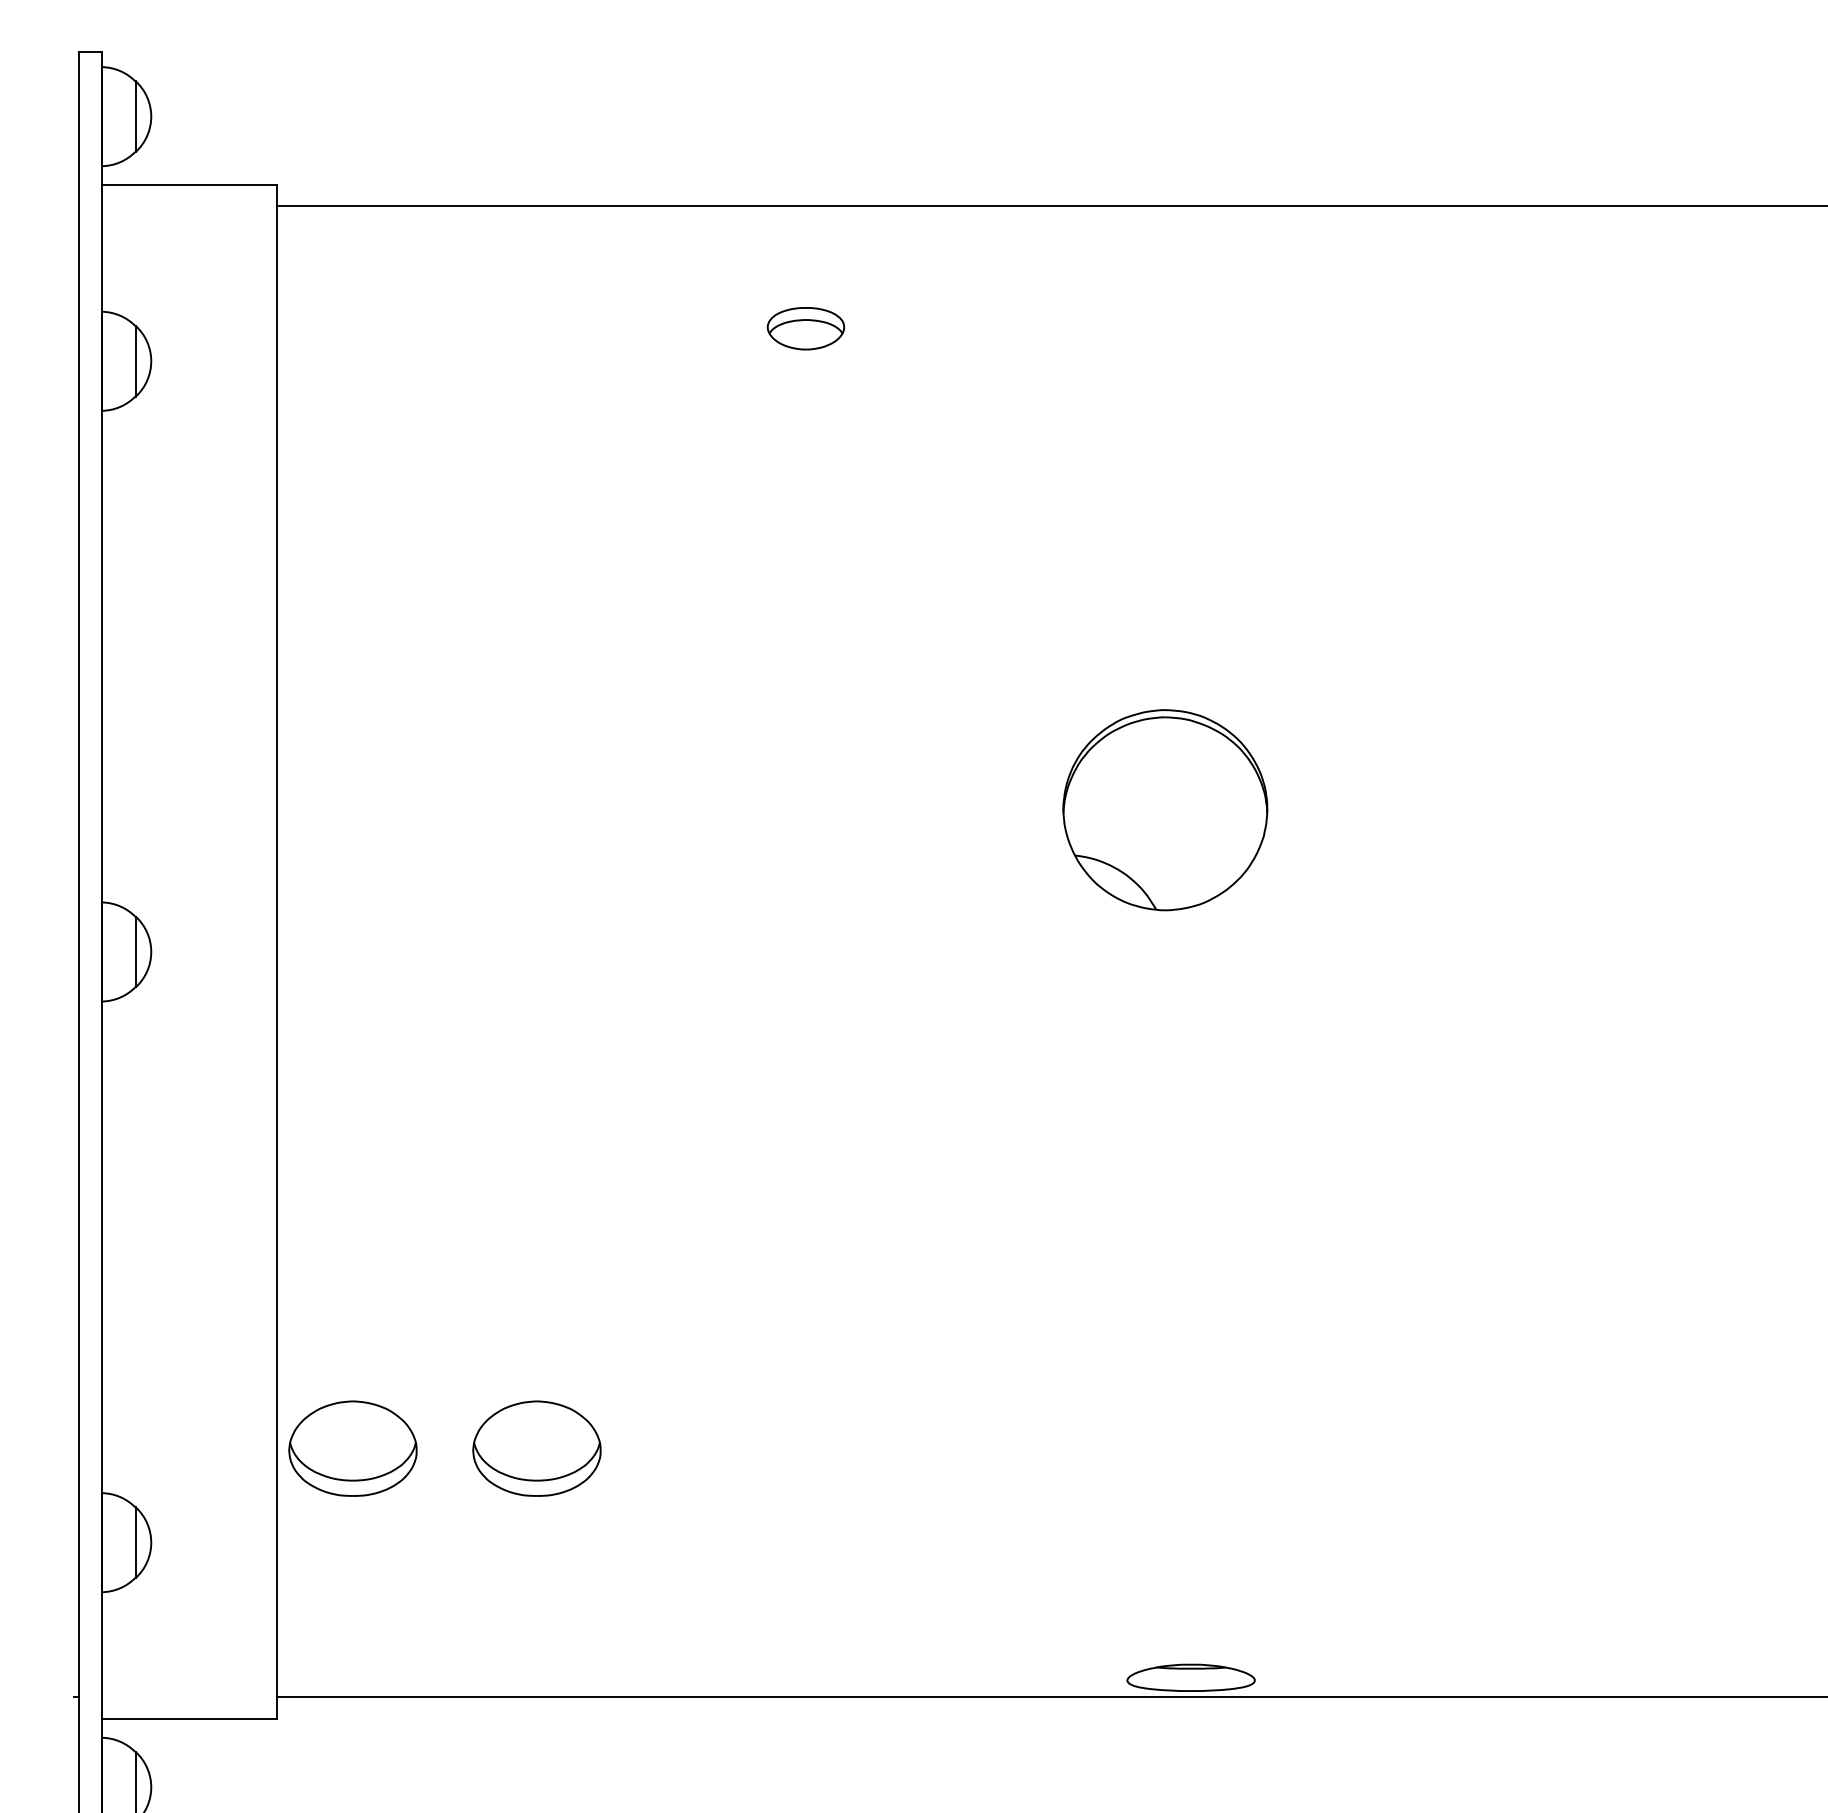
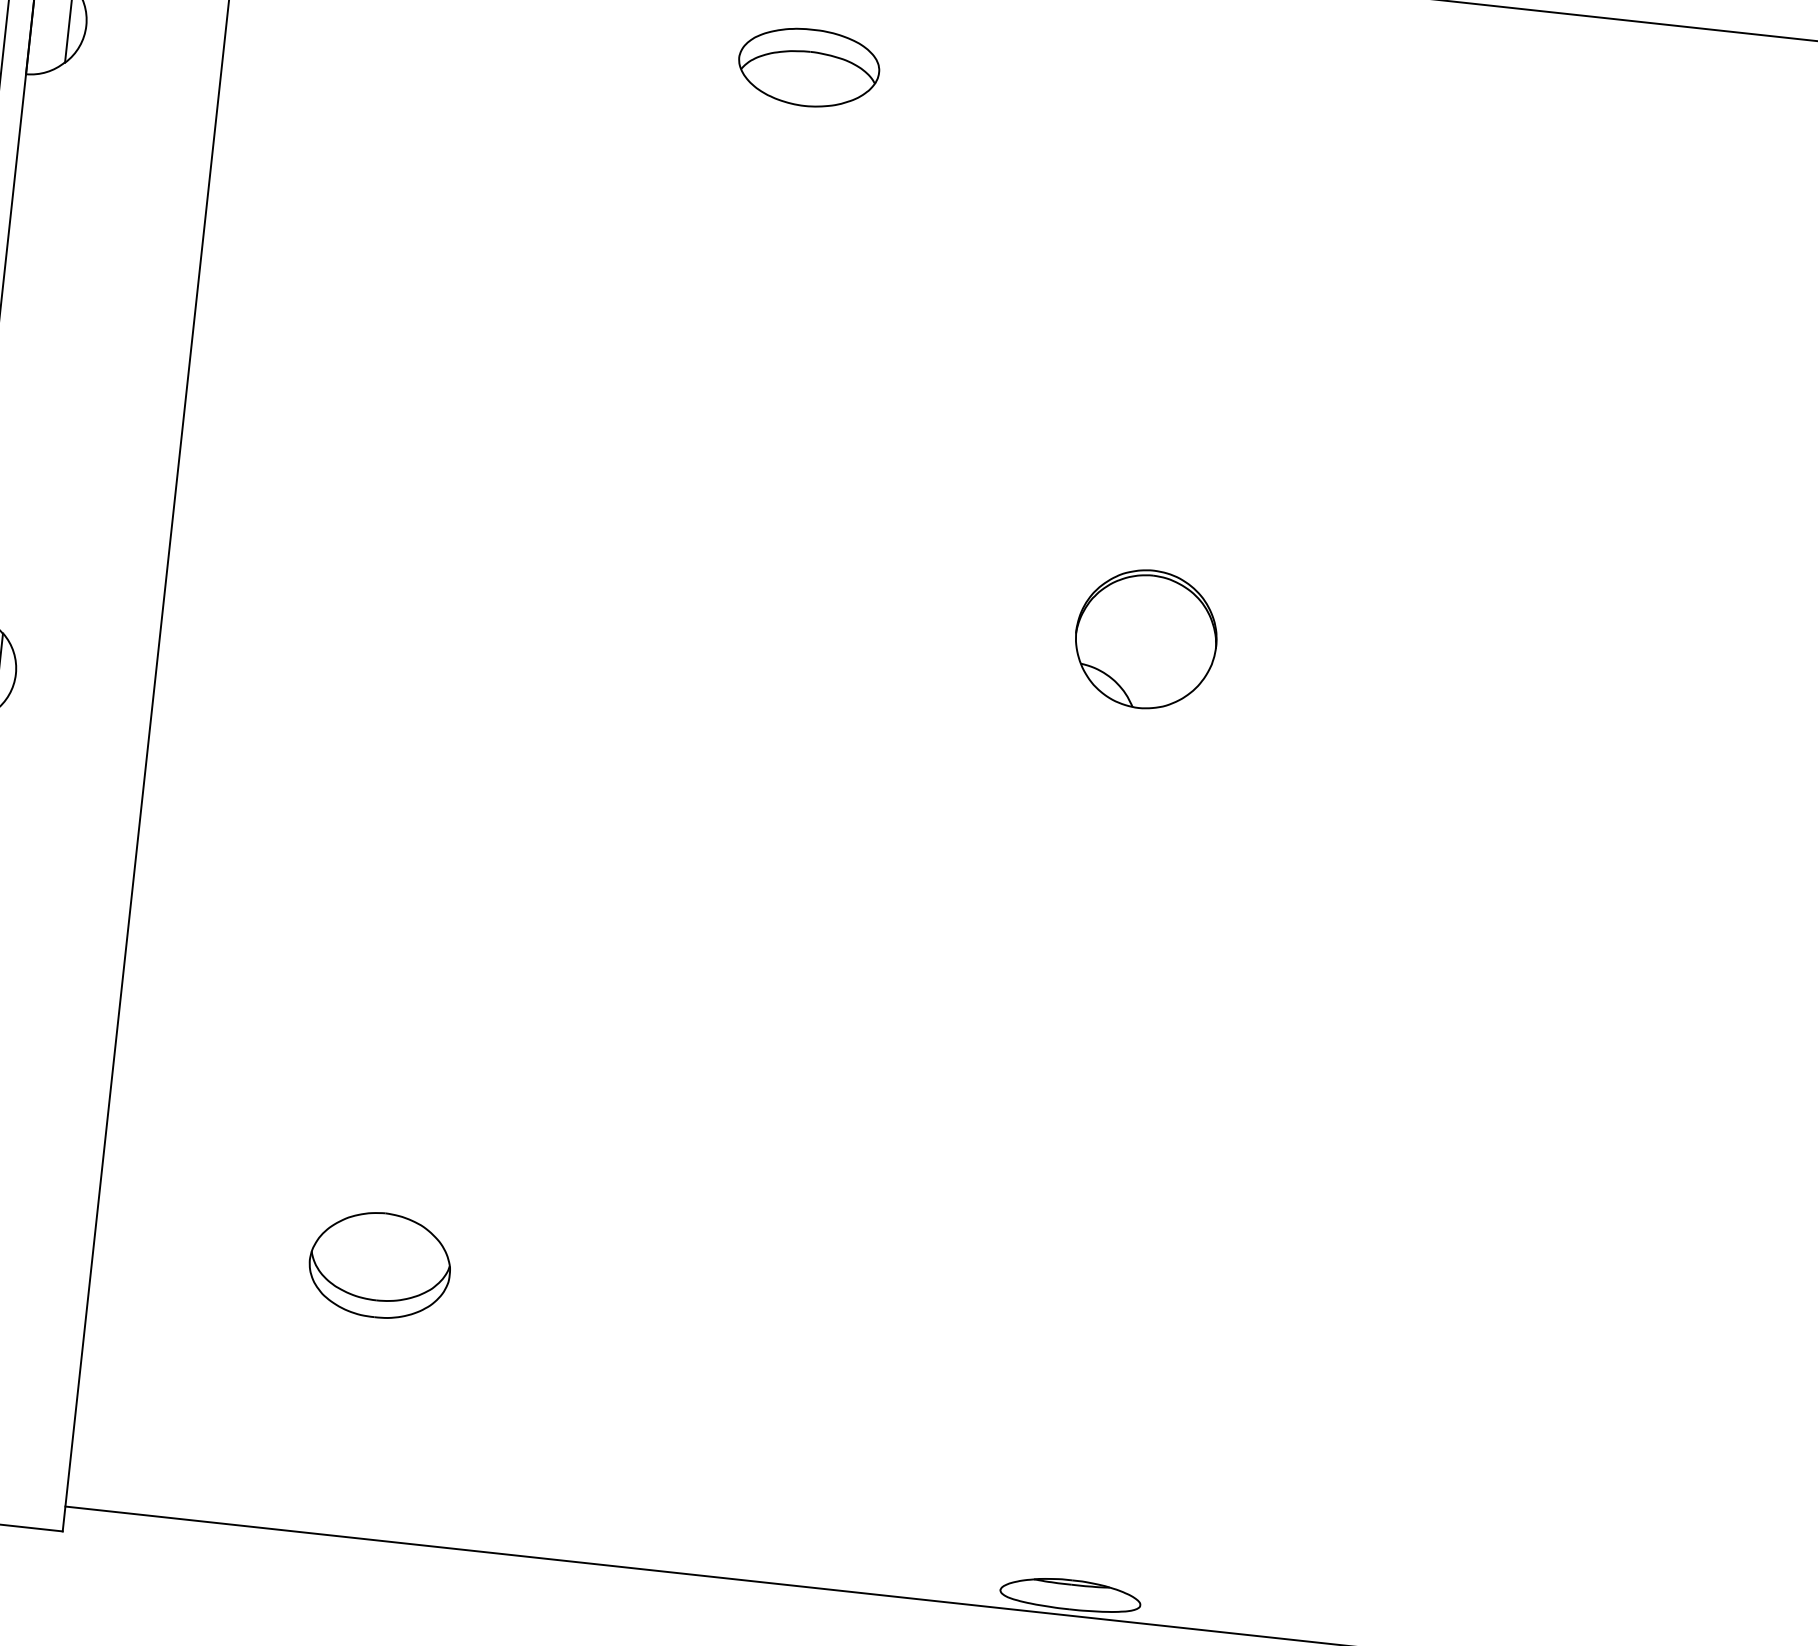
part: (805, 328) -> (808, 67), size x1.67
part: (1165, 809) -> (1146, 638), size x0.62
part: (352, 1448) -> (177, 1243), removed

